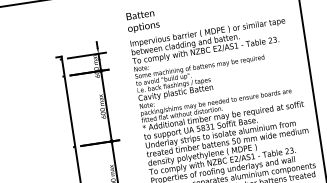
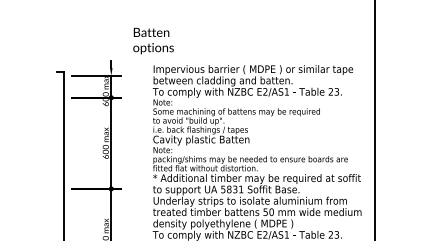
text: (142, 20) -> (153, 40), moved

